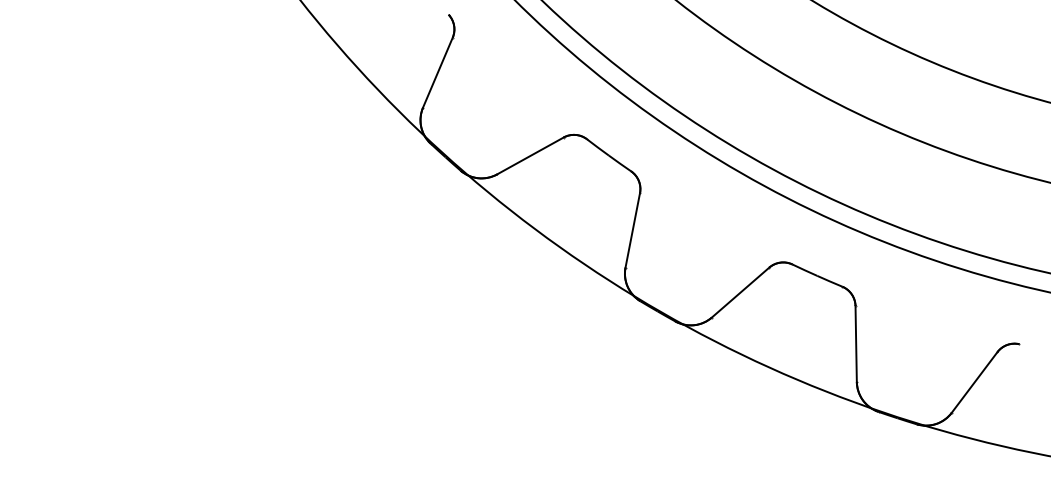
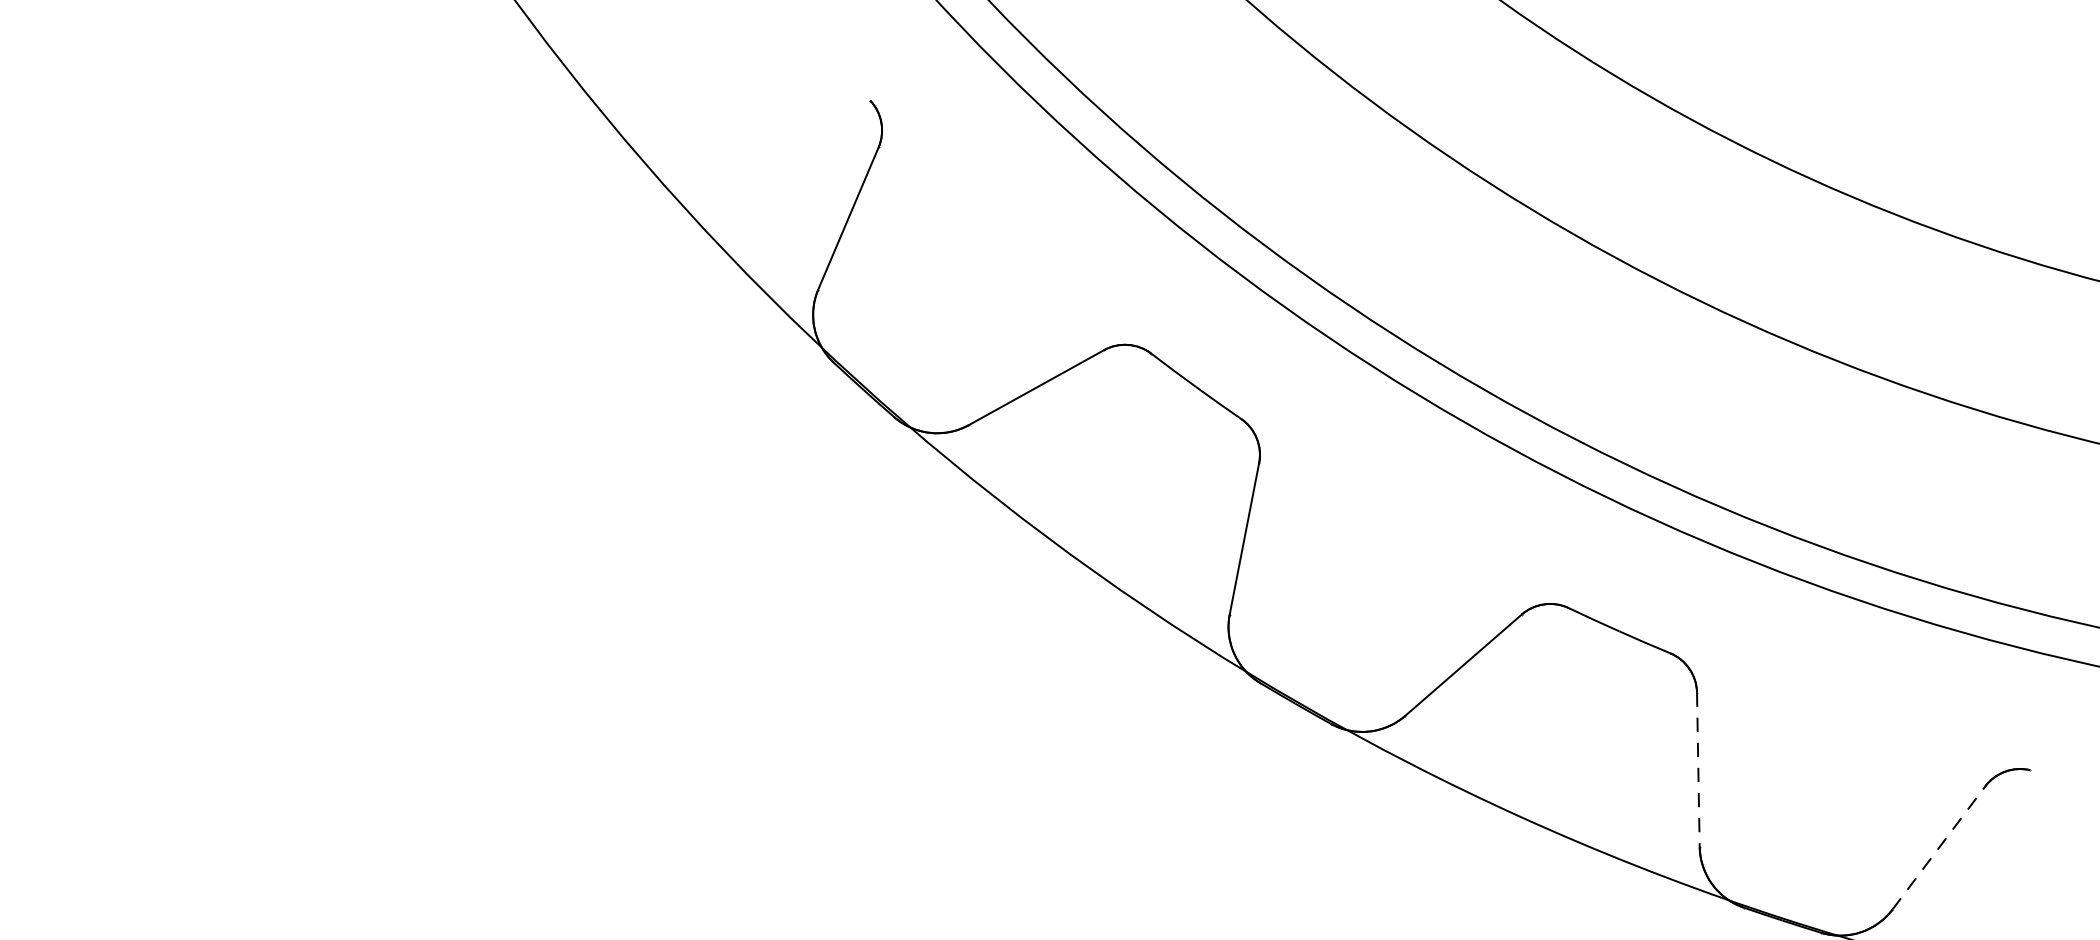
line: (856, 344) -> (1698, 770), solid -> dashed
line: (974, 382) -> (1938, 847), solid -> dashed

